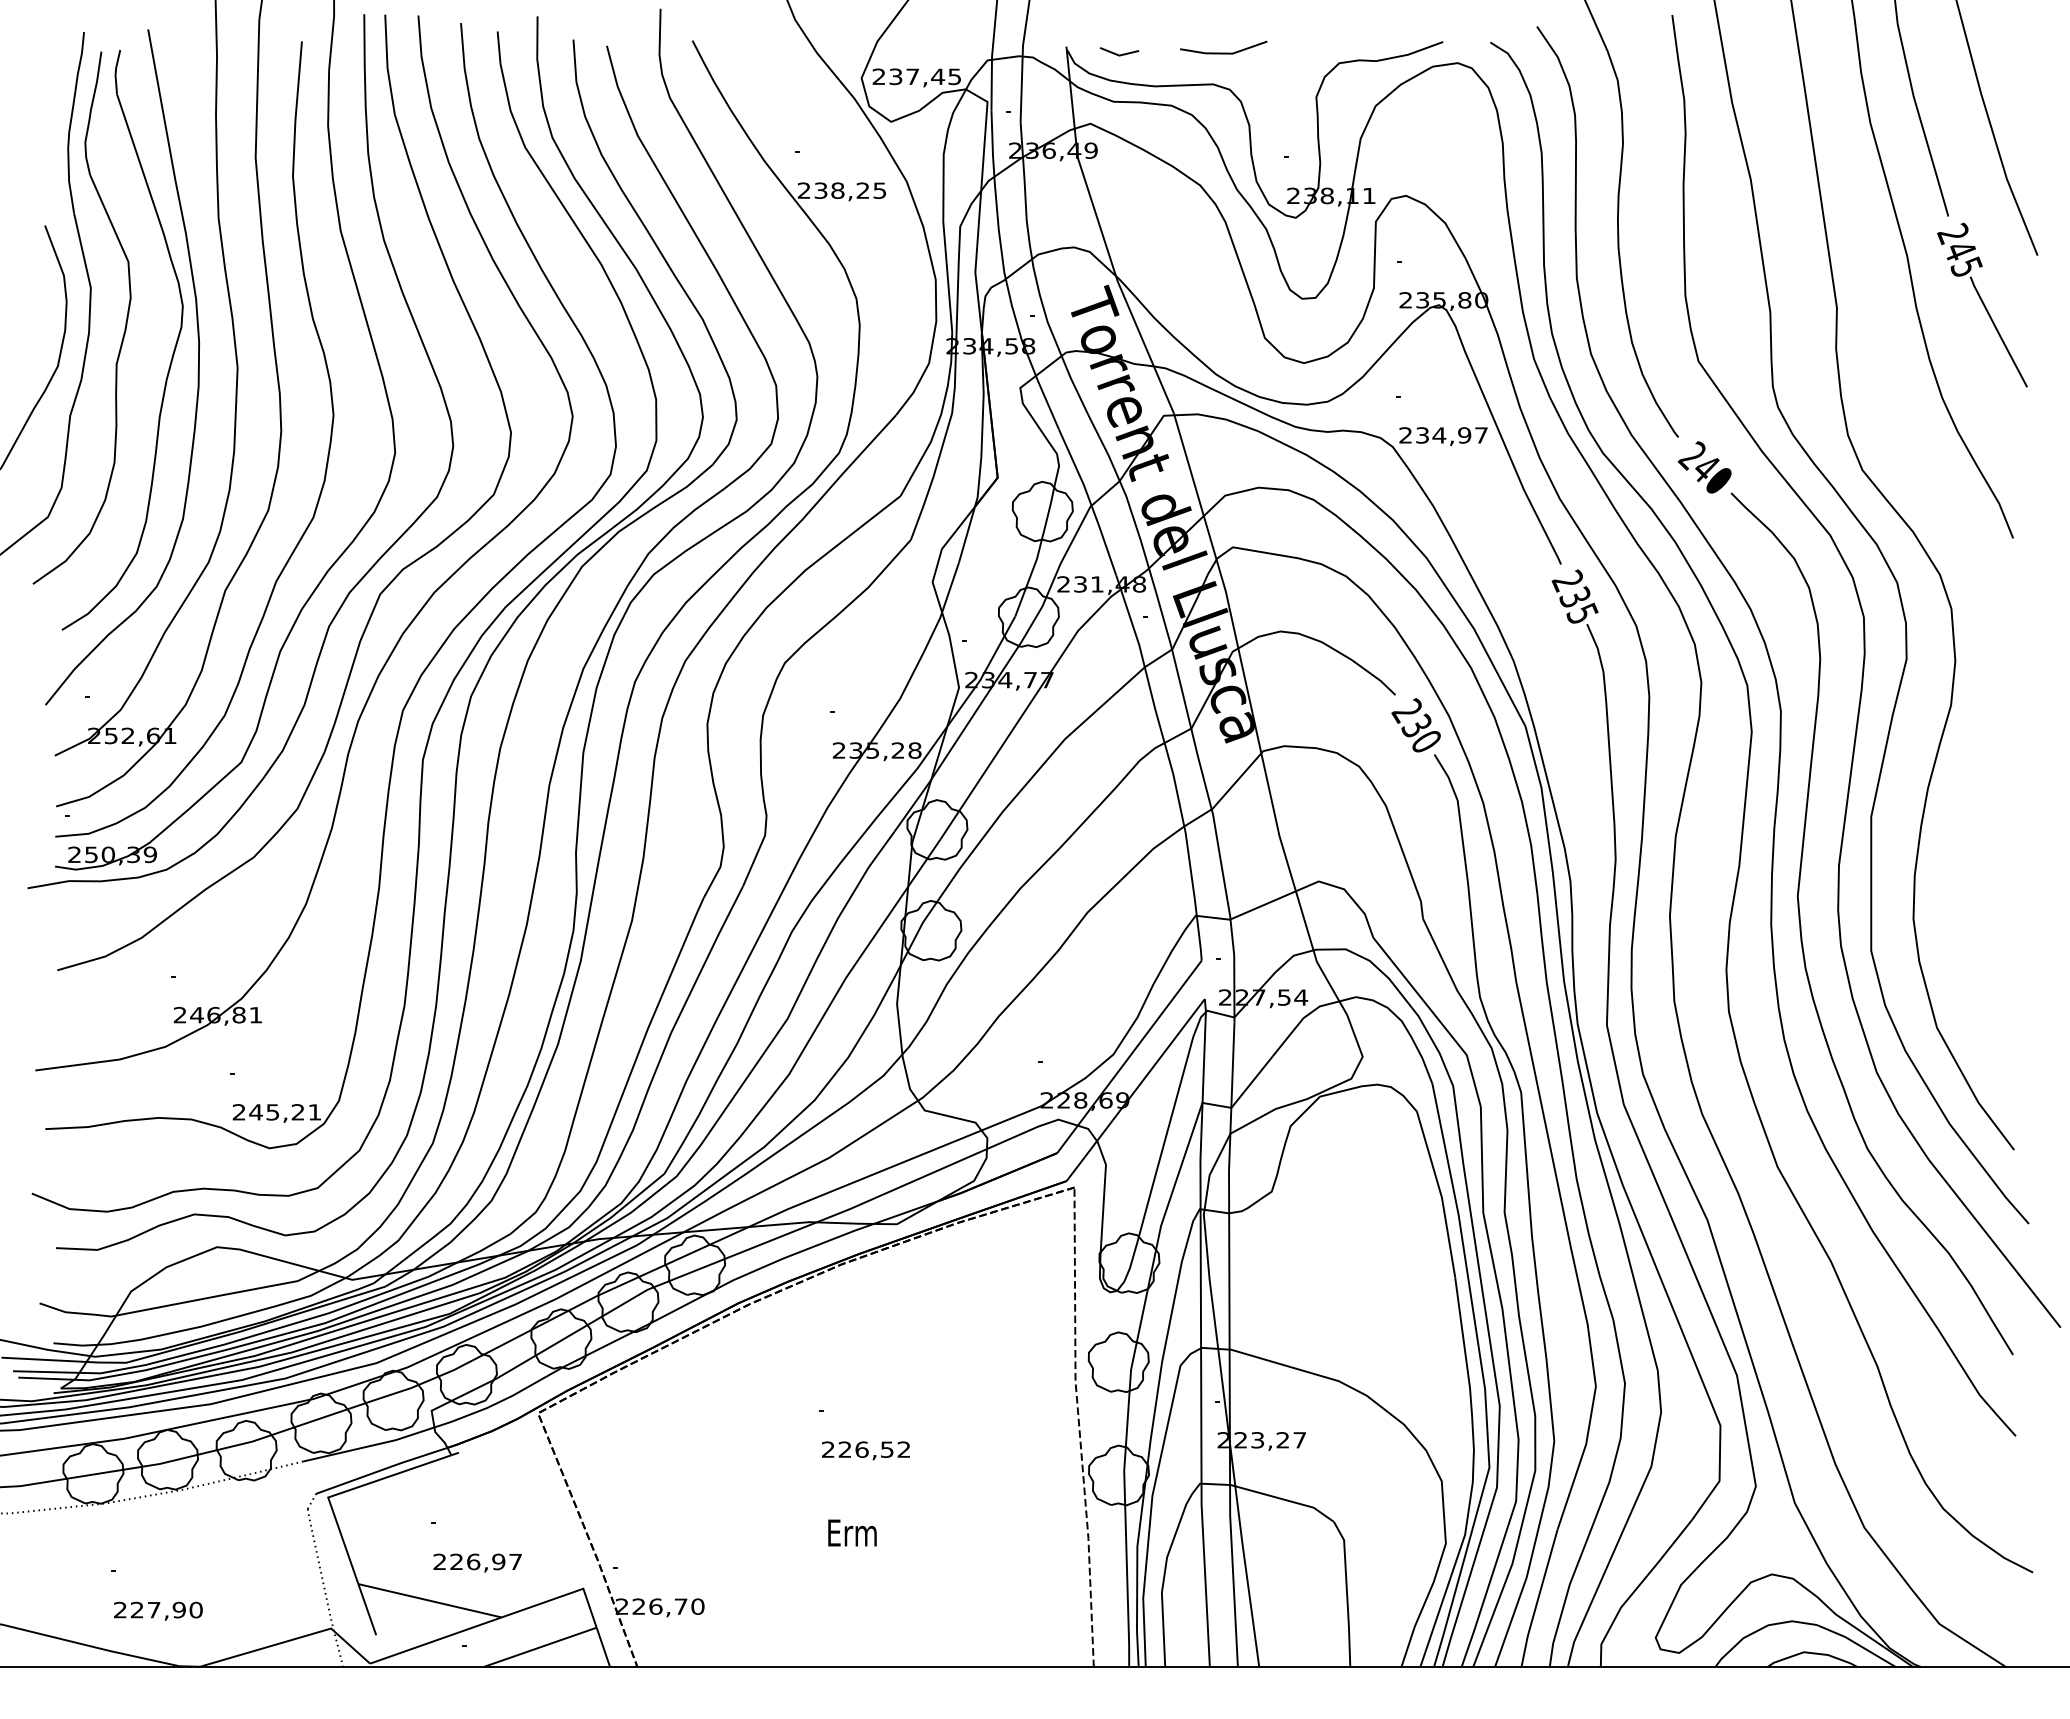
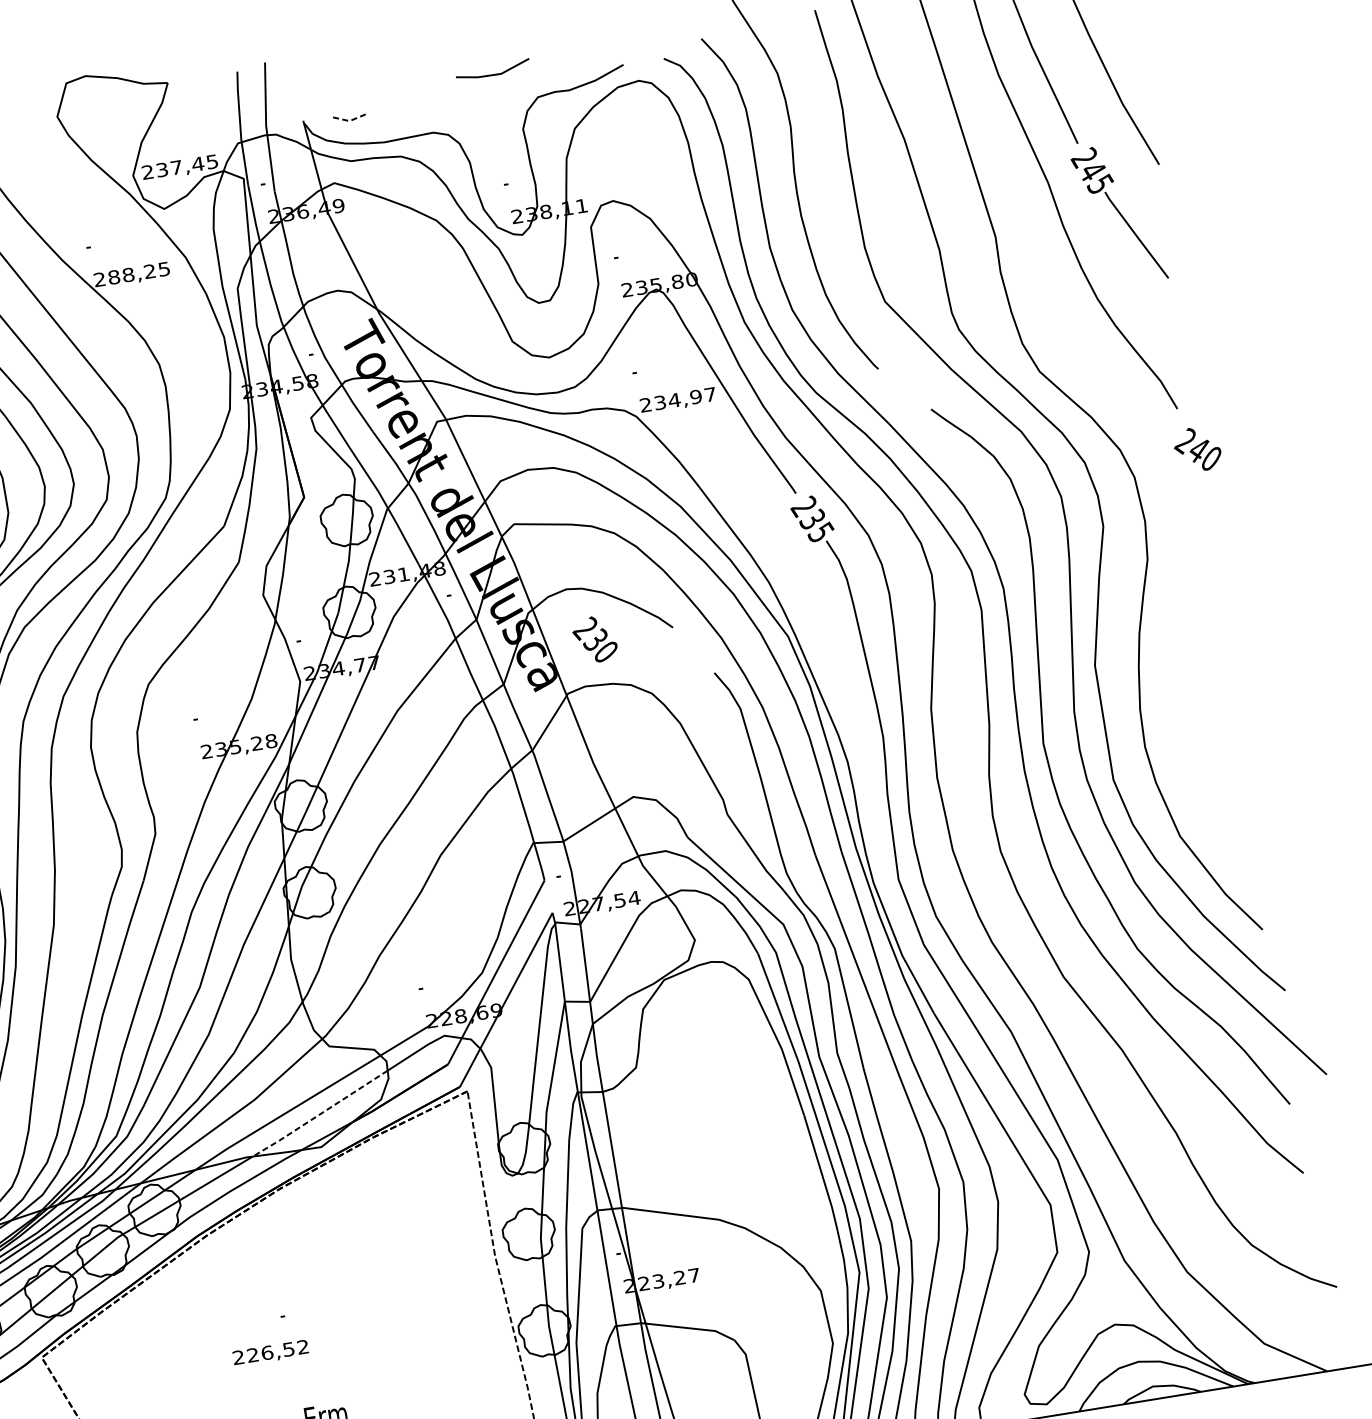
line: (1223, 52) -> (493, 74), moved
line: (1119, 55) -> (349, 120), solid -> dashed
text: (820, 190) -> (113, 277), 238,25 -> 288,25
text: (1704, 467) -> (1197, 449), moved
text: (1415, 725) -> (594, 639), moved
line: (901, 1186) -> (320, 1114), solid -> dashed
text: (865, 1450) -> (270, 1353), moved

